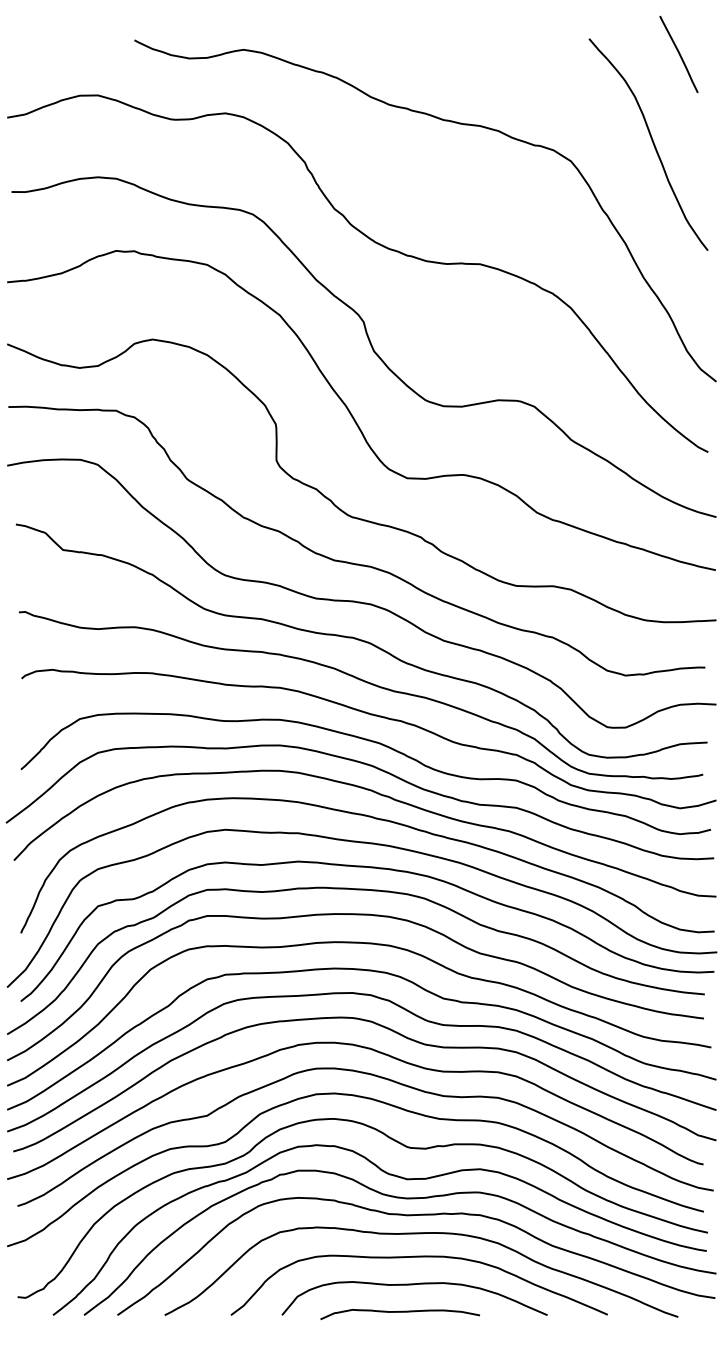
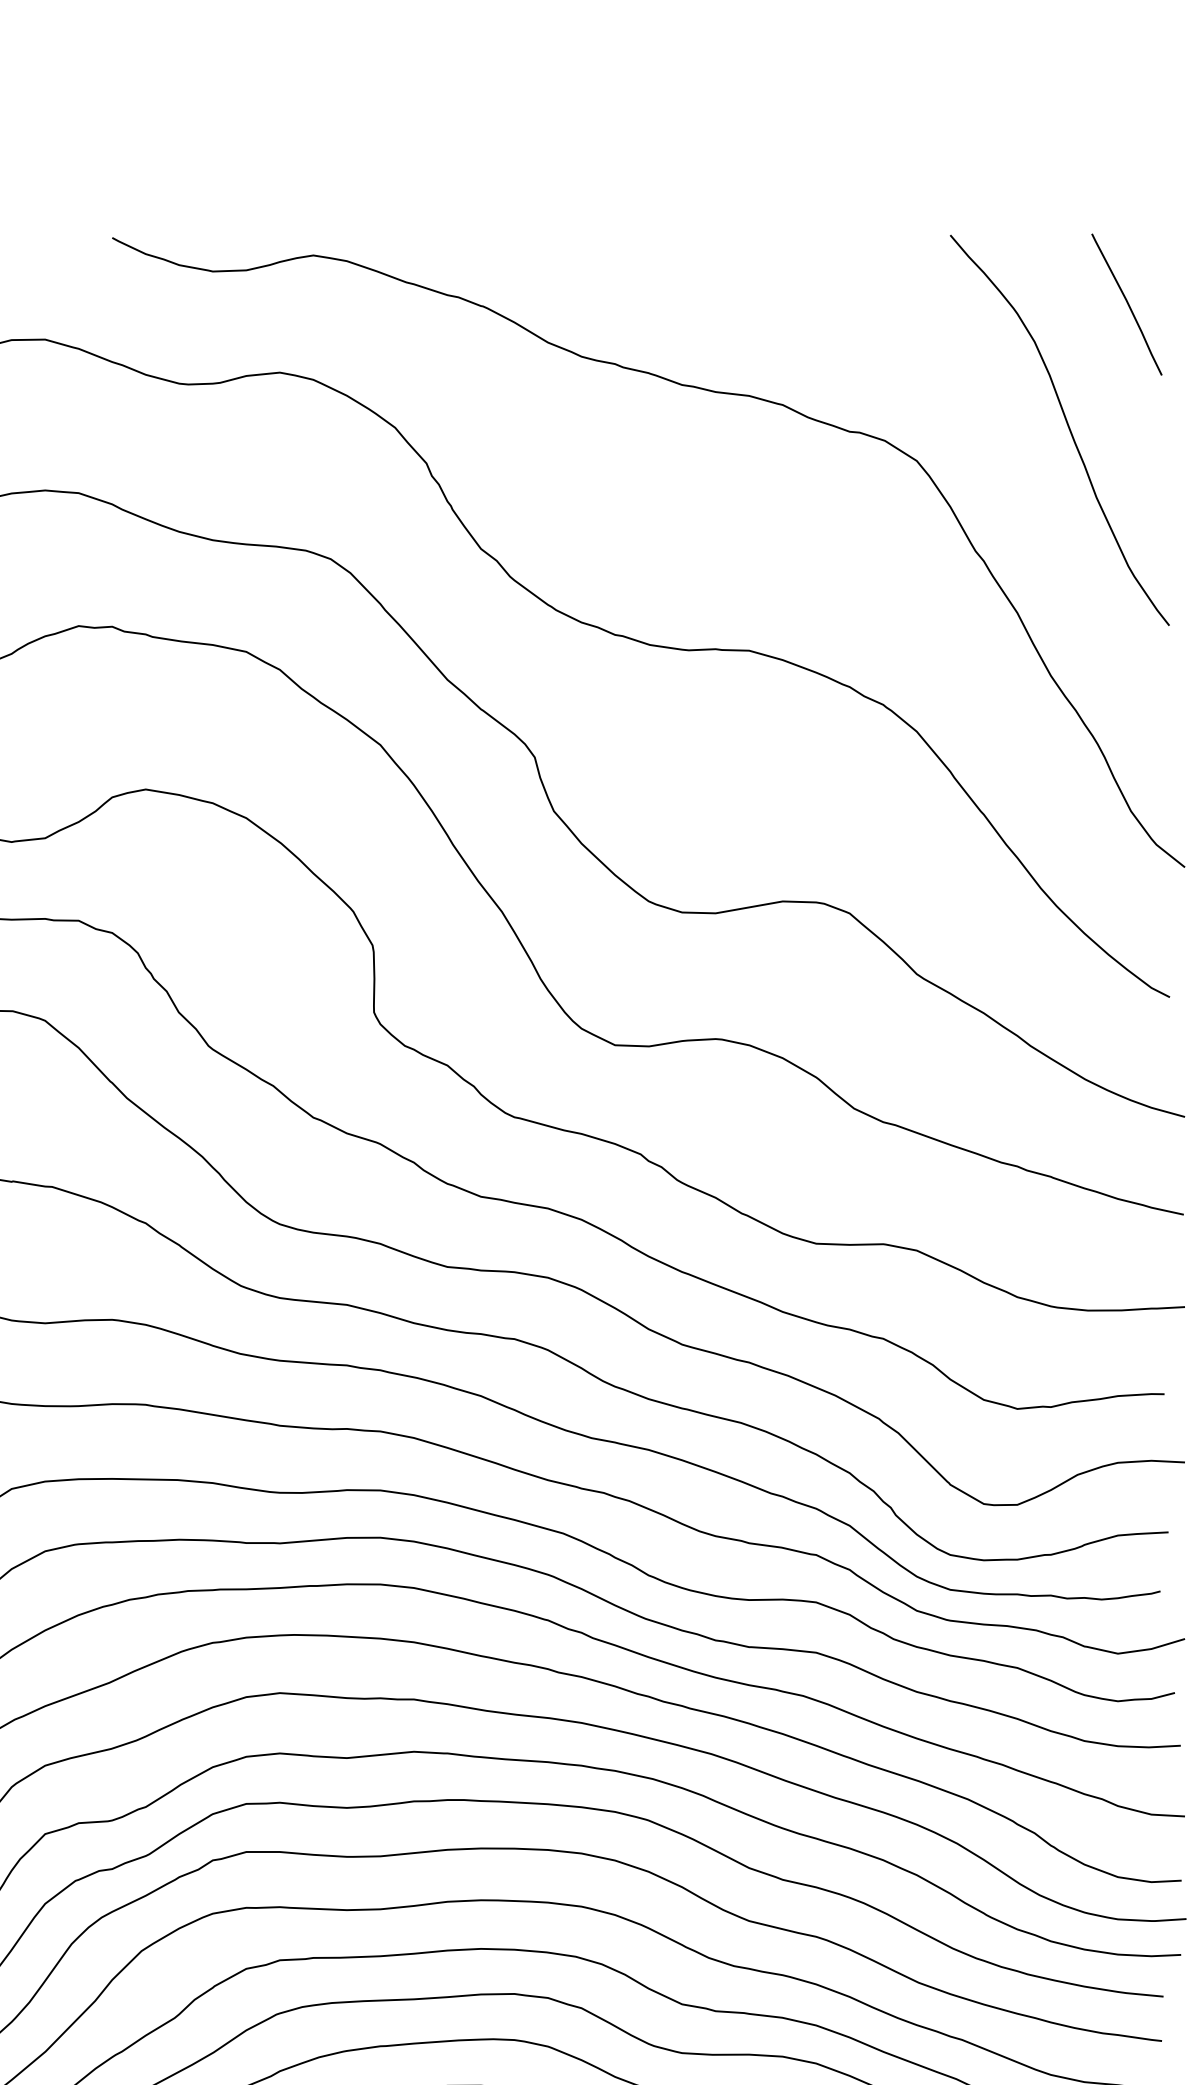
line: (678, 54) -> (1126, 304), moved

